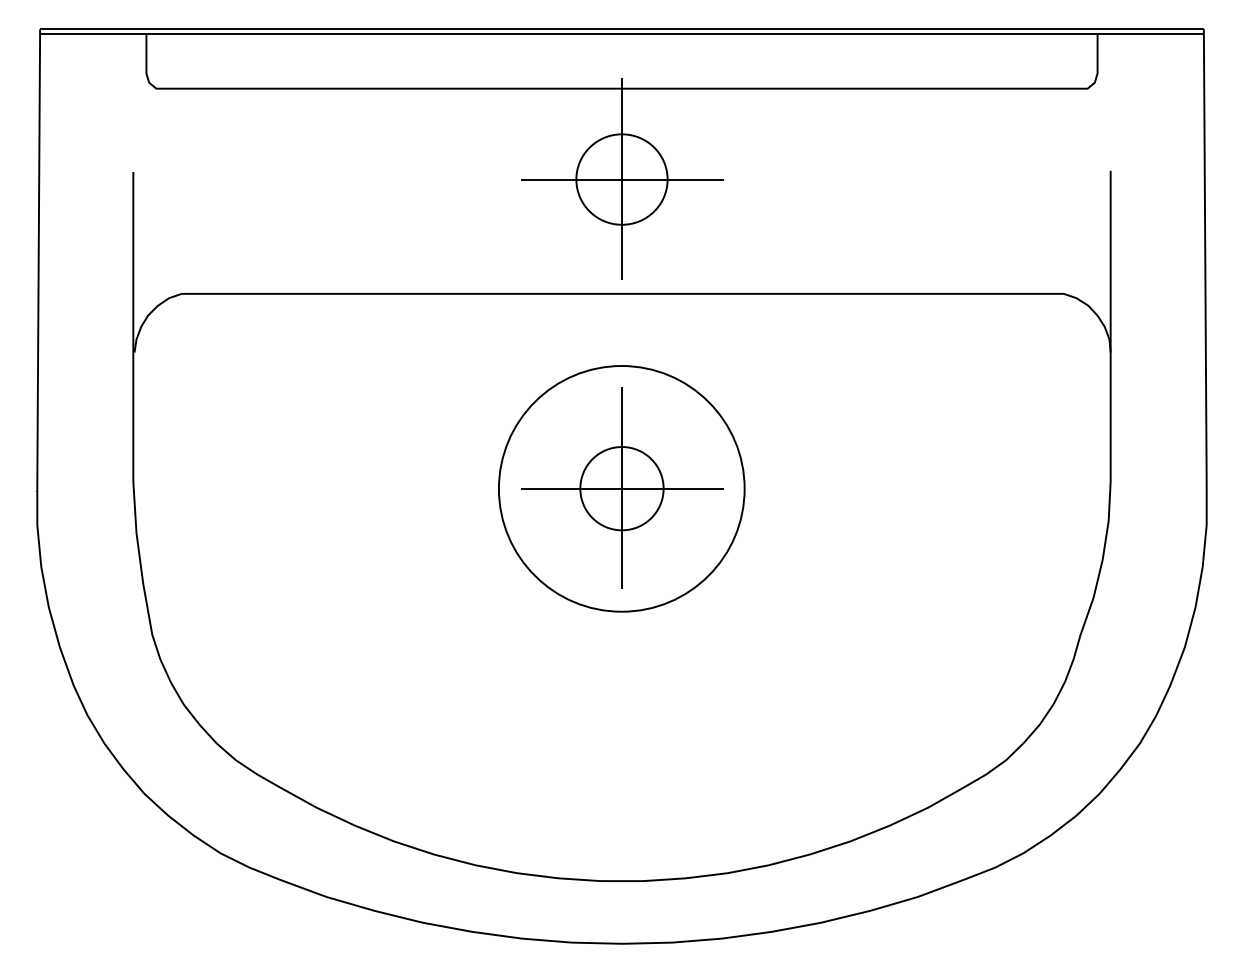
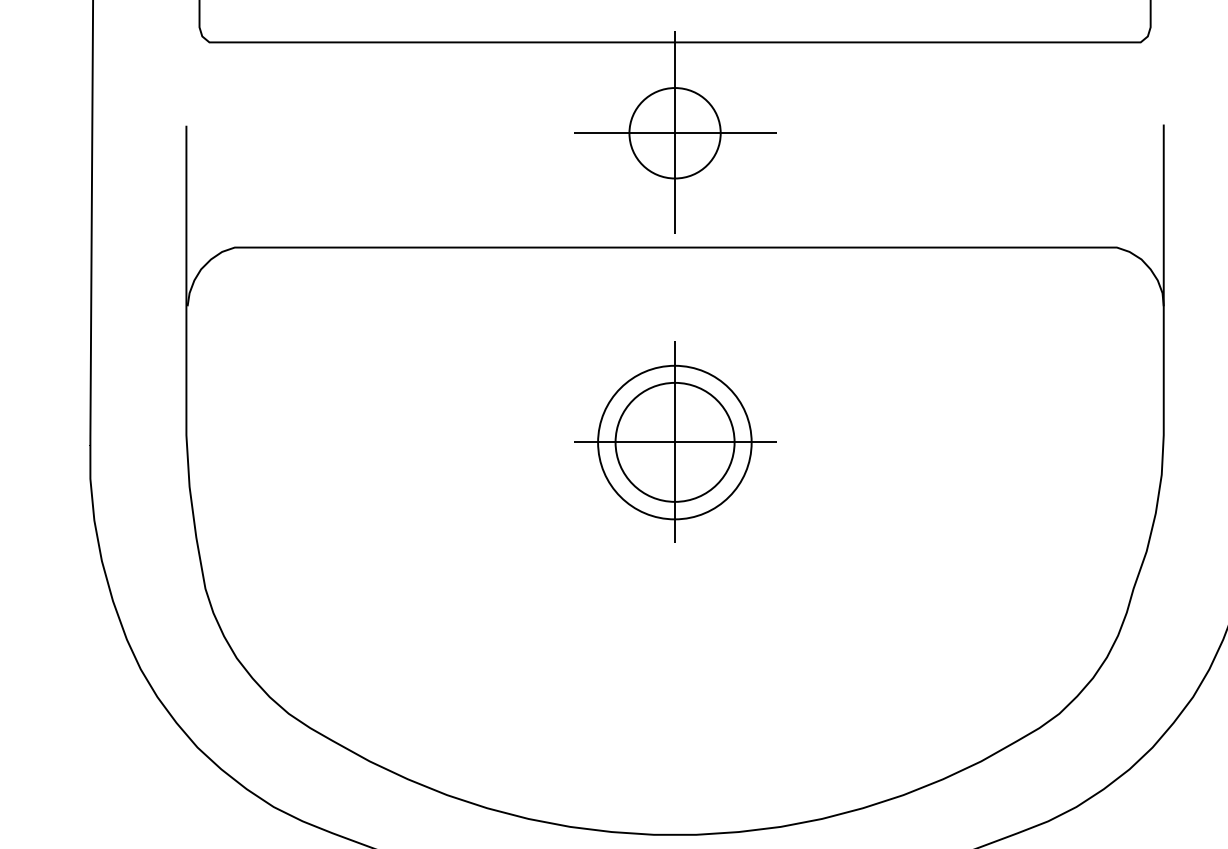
circle: (621, 488) -> (674, 442), size x0.62
circle: (621, 488) -> (674, 442), size x1.43

